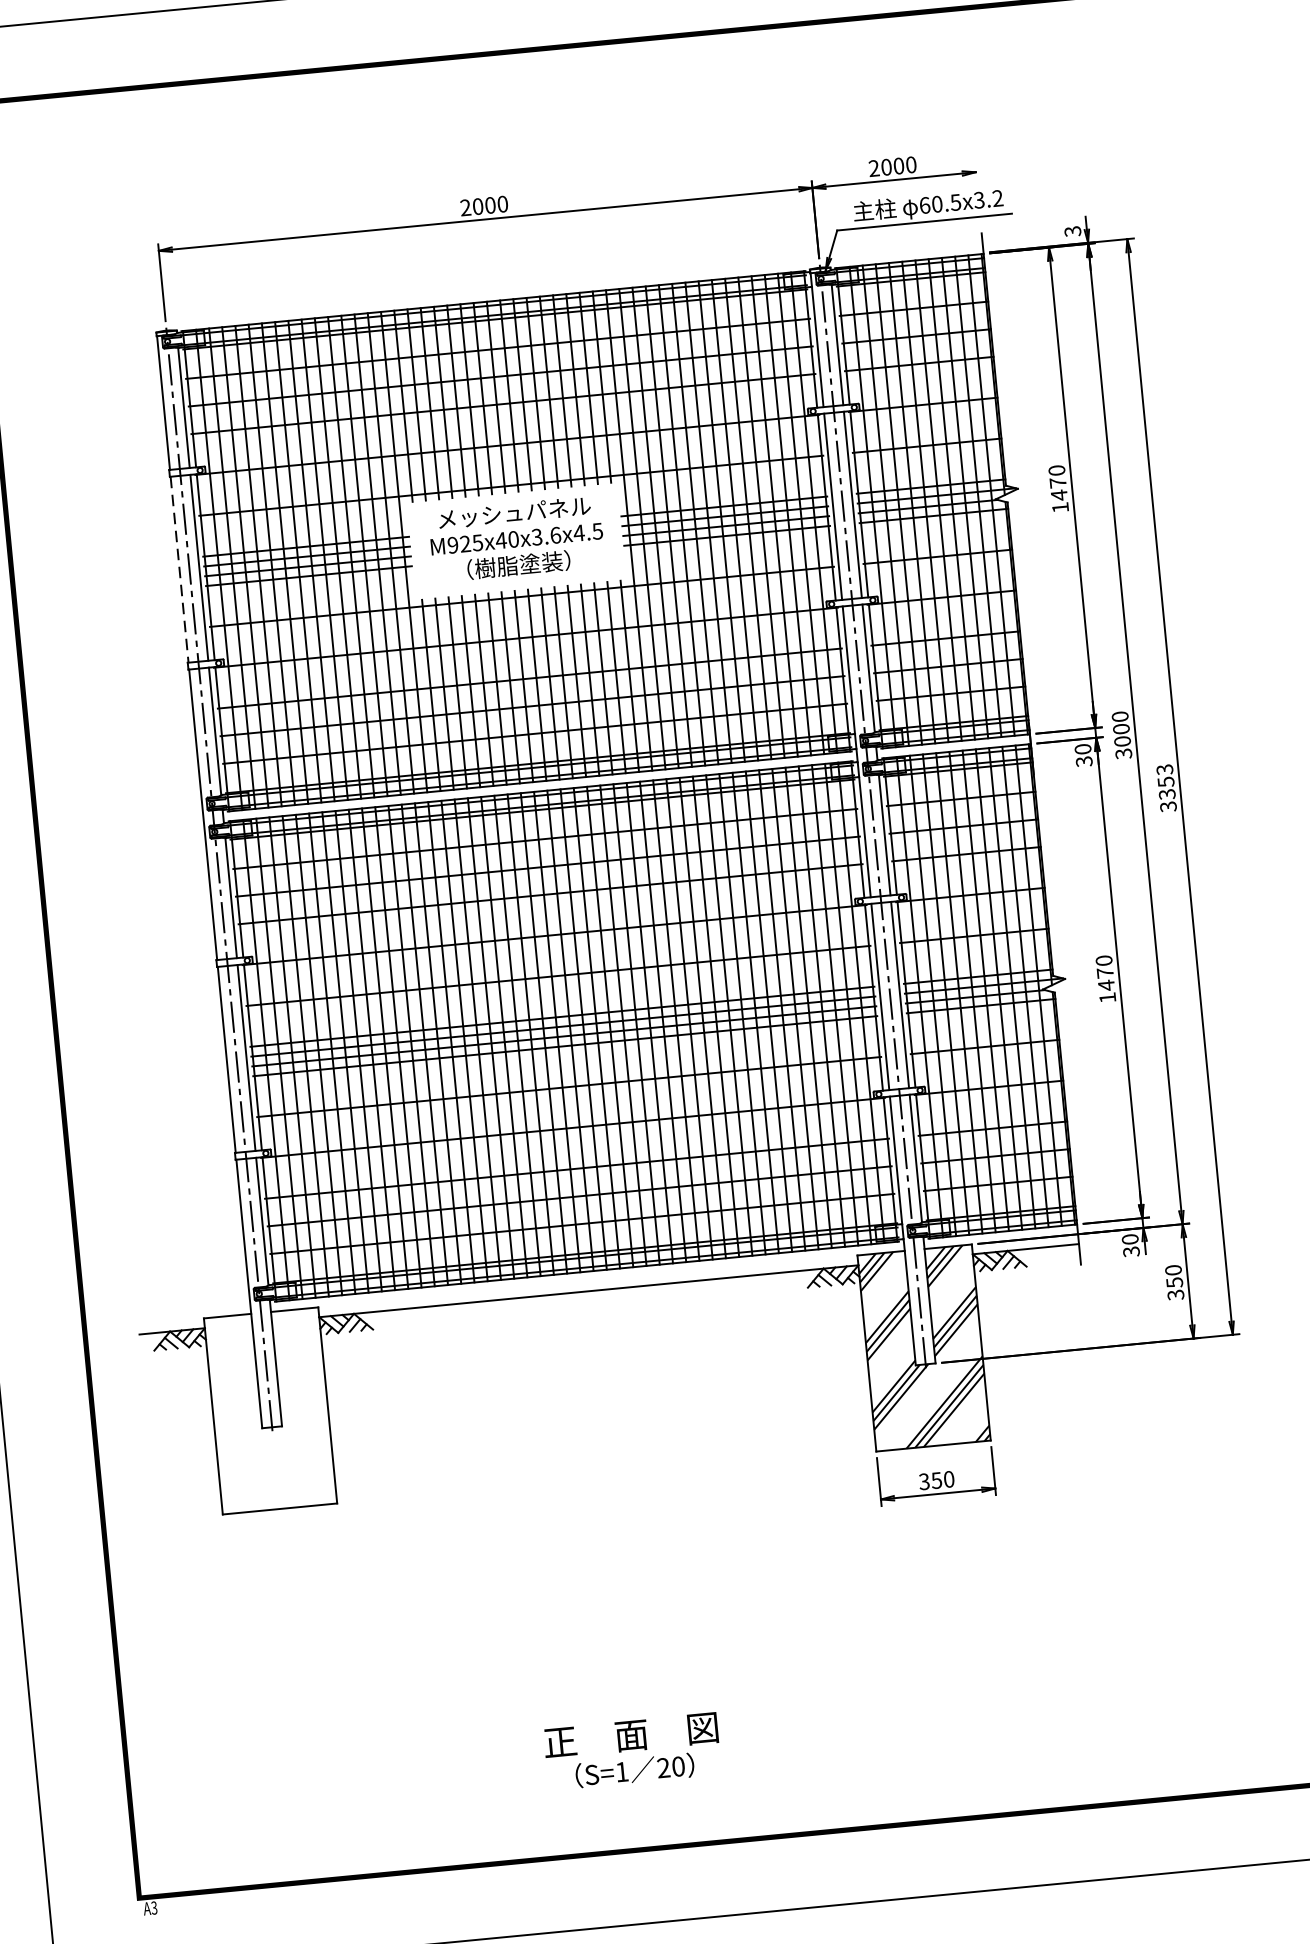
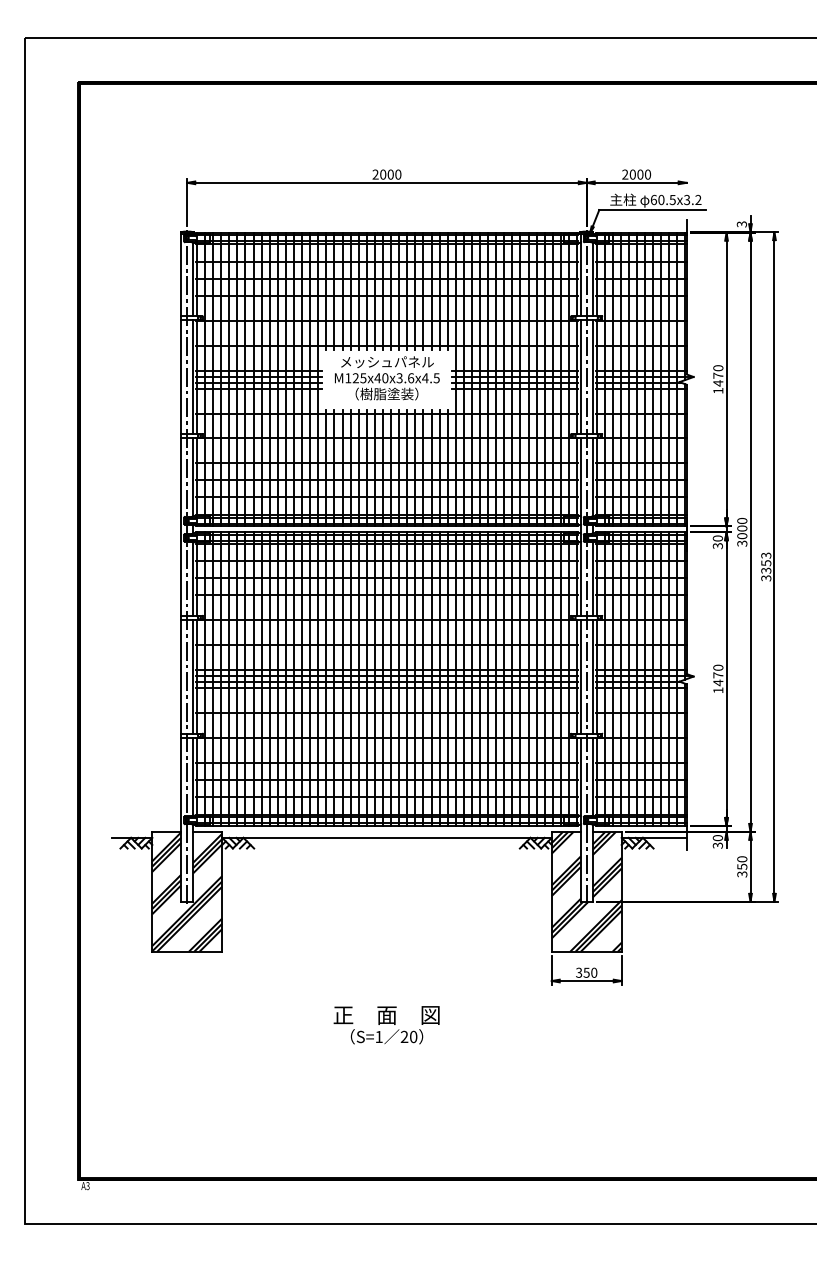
text: (453, 545) -> (348, 378), M925x40x3.6x4.5 -> M125x40x3.6x4.5
line: (180, 570) -> (181, 377), dashed -> solid
hatch: (270, 1410) -> (187, 891), added
text: (632, 1752) -> (386, 1025), moved

